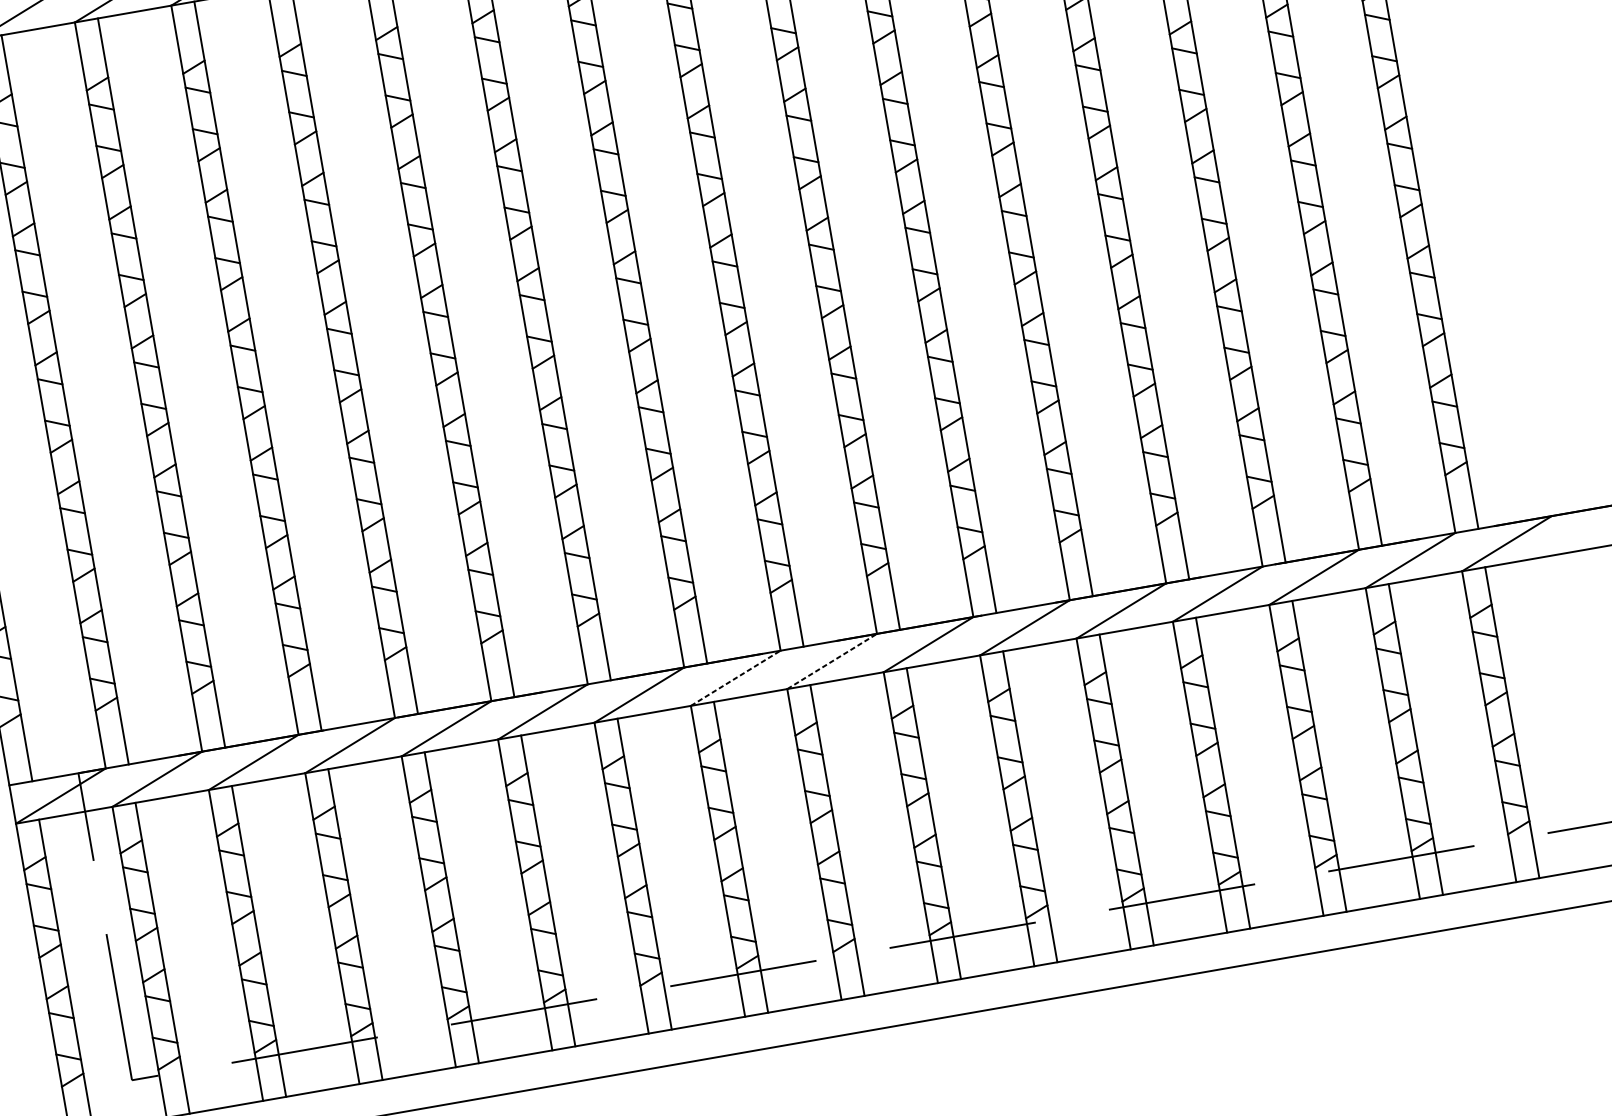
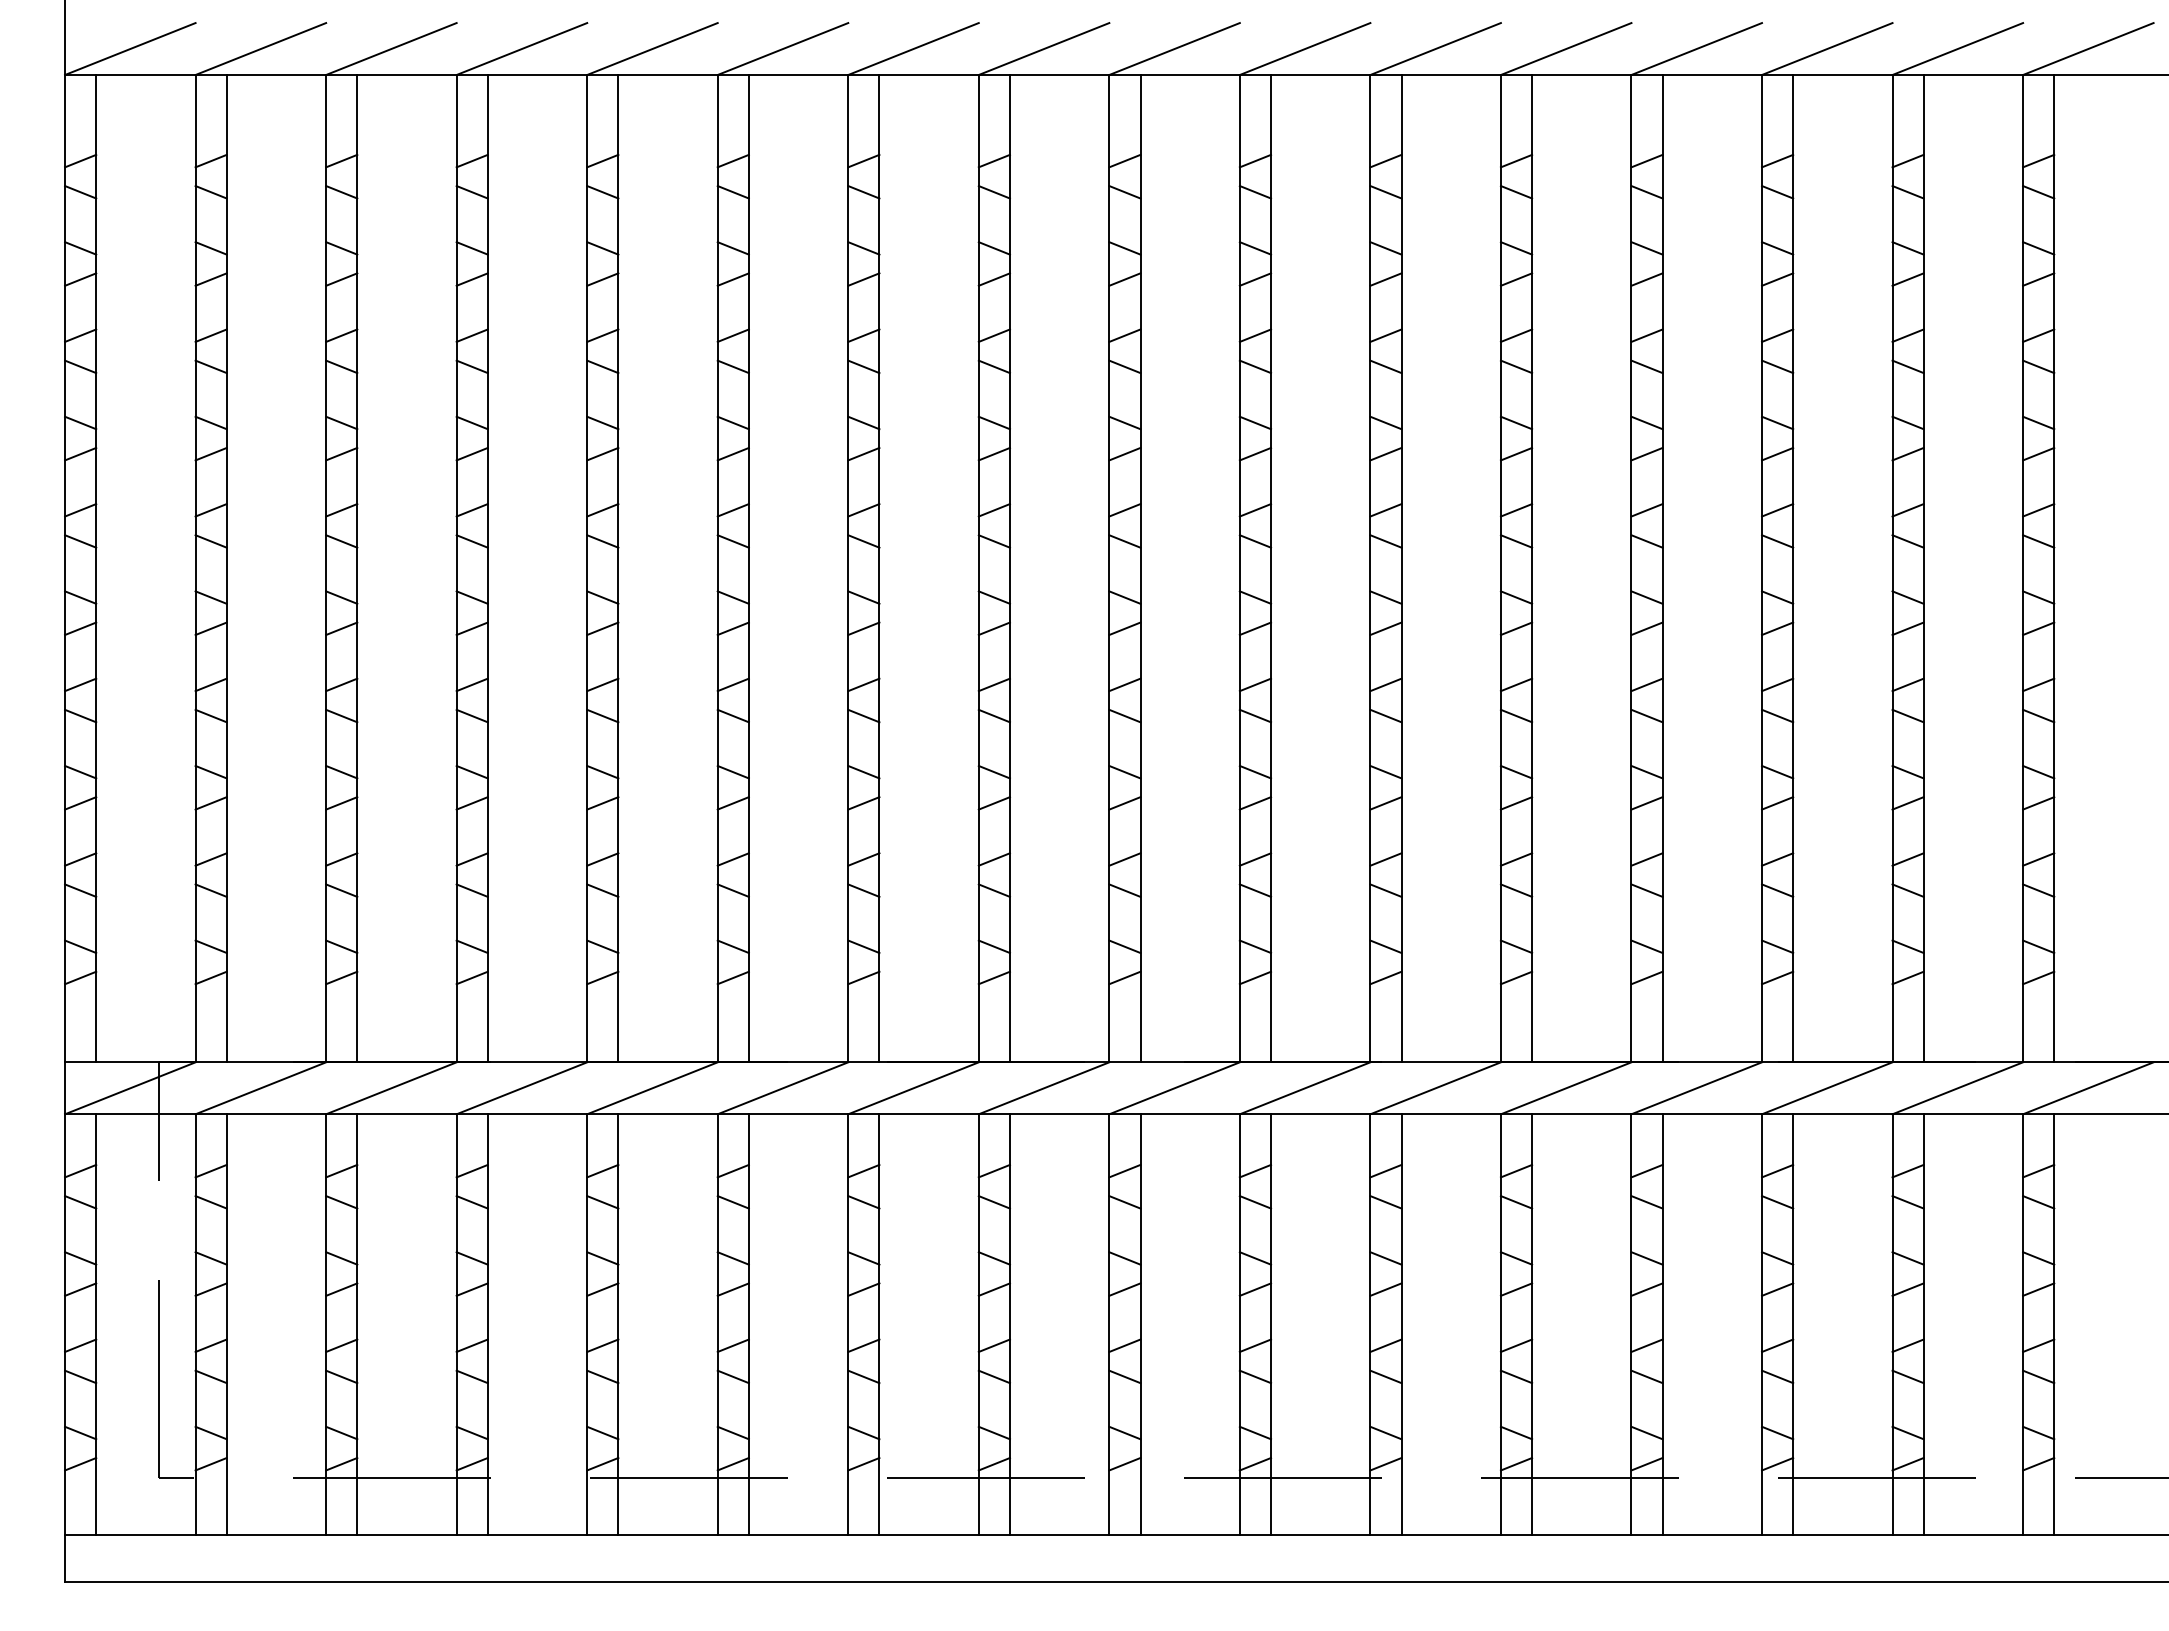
line: (832, 661) -> (1175, 1088), dashed -> solid
line: (736, 678) -> (1044, 1088), dashed -> solid

